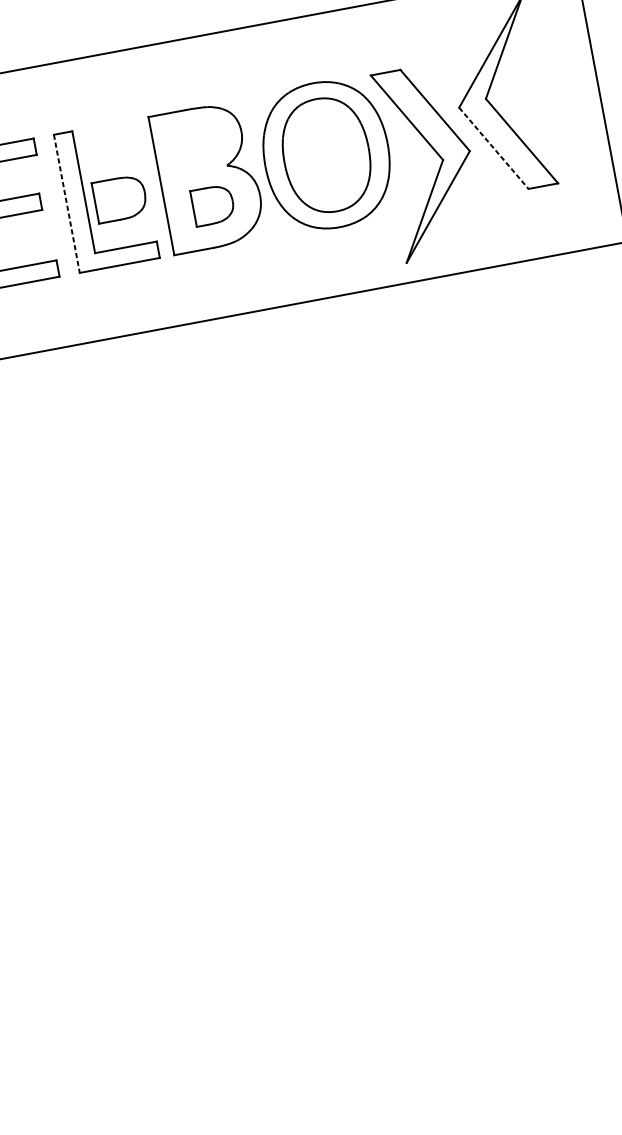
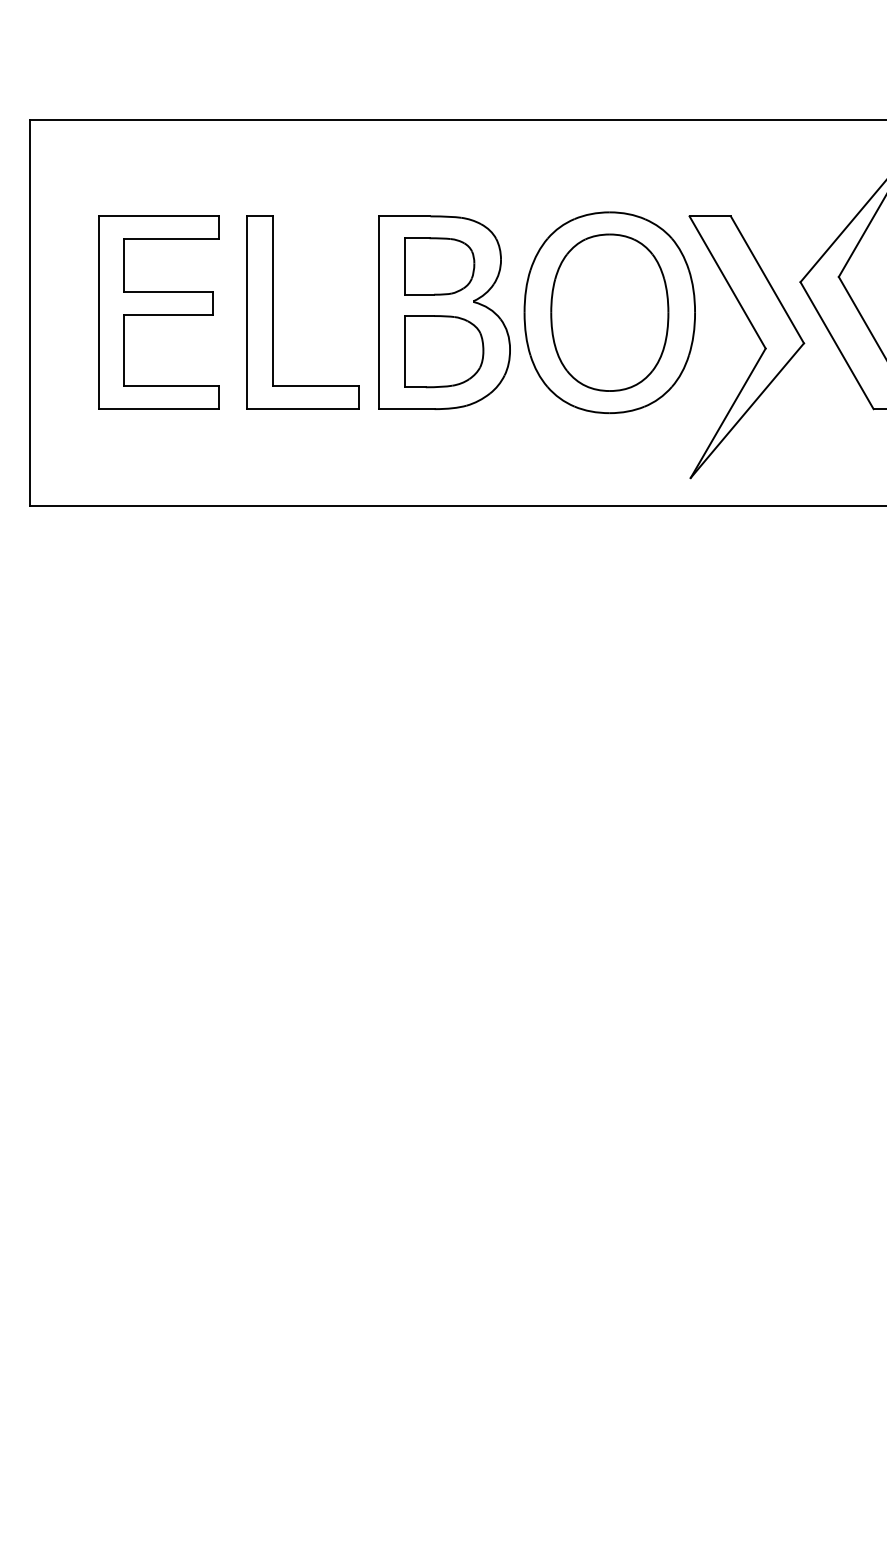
line: (494, 148) -> (837, 346), dashed -> solid
part: (120, 198) -> (439, 266), moved
line: (67, 204) -> (247, 313), dashed -> solid
part: (213, 205) -> (444, 351), size x1.43

